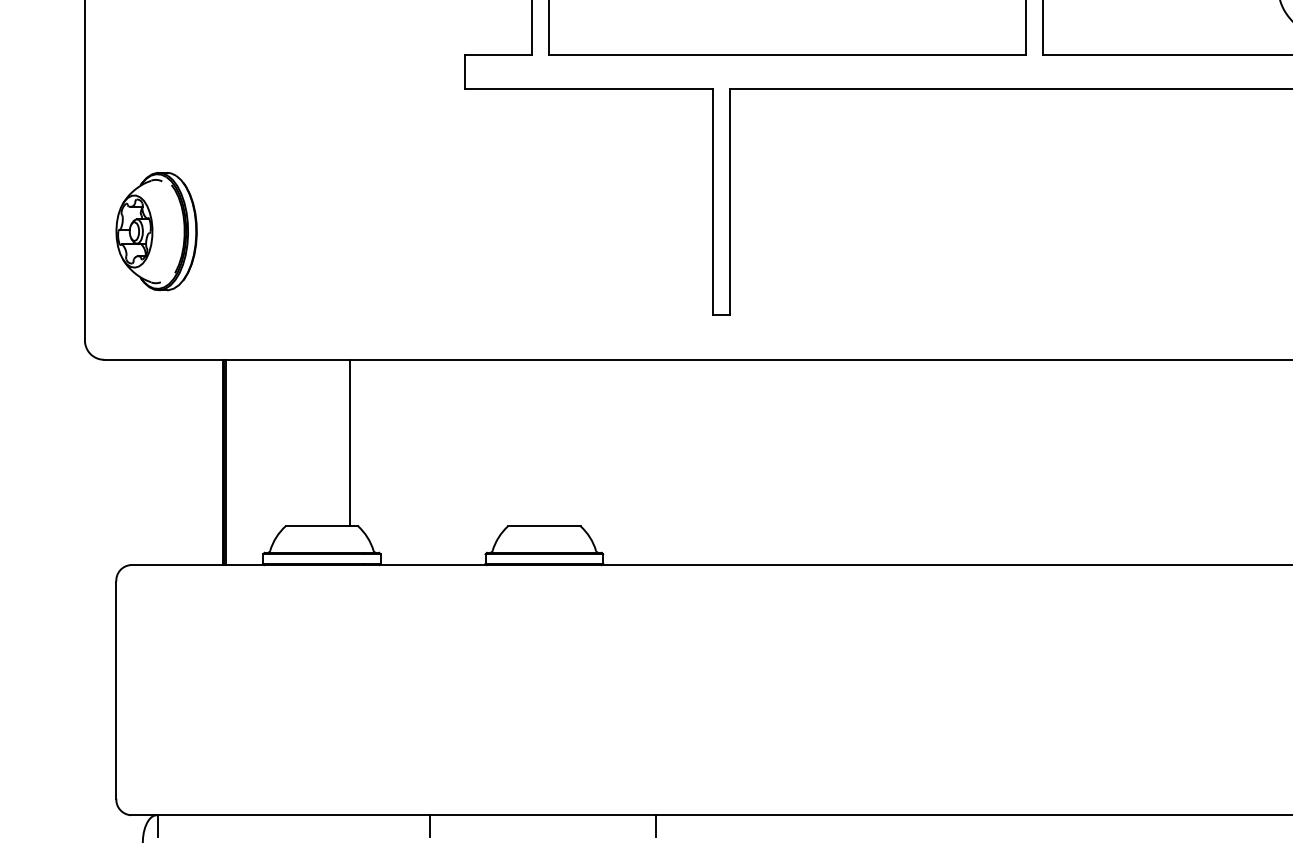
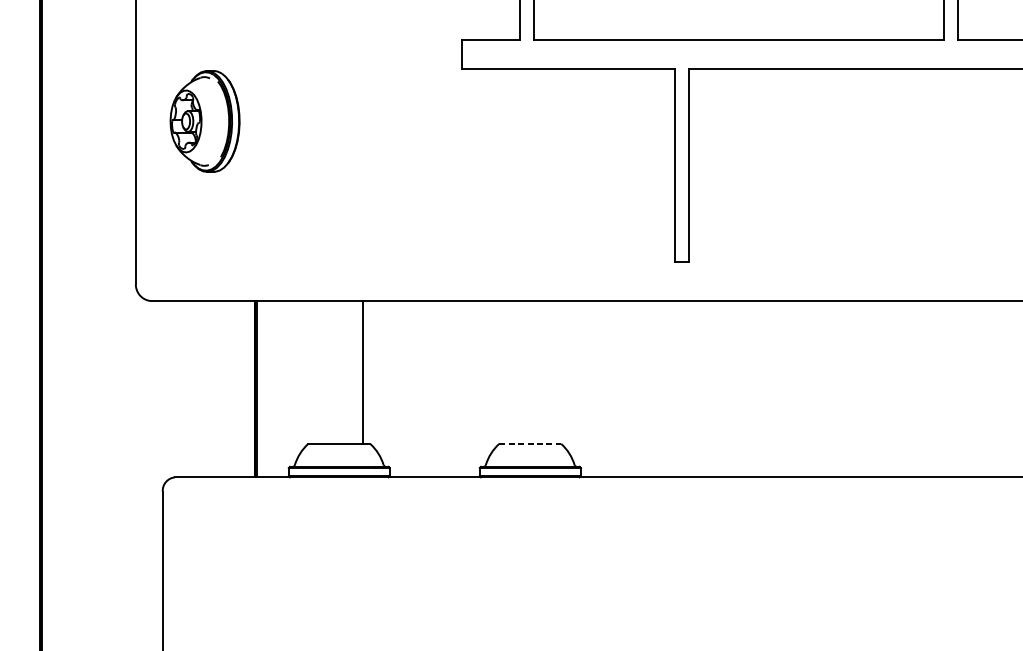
part: (156, 231) -> (204, 121), moved
line: (544, 526) -> (530, 444), solid -> dashed

